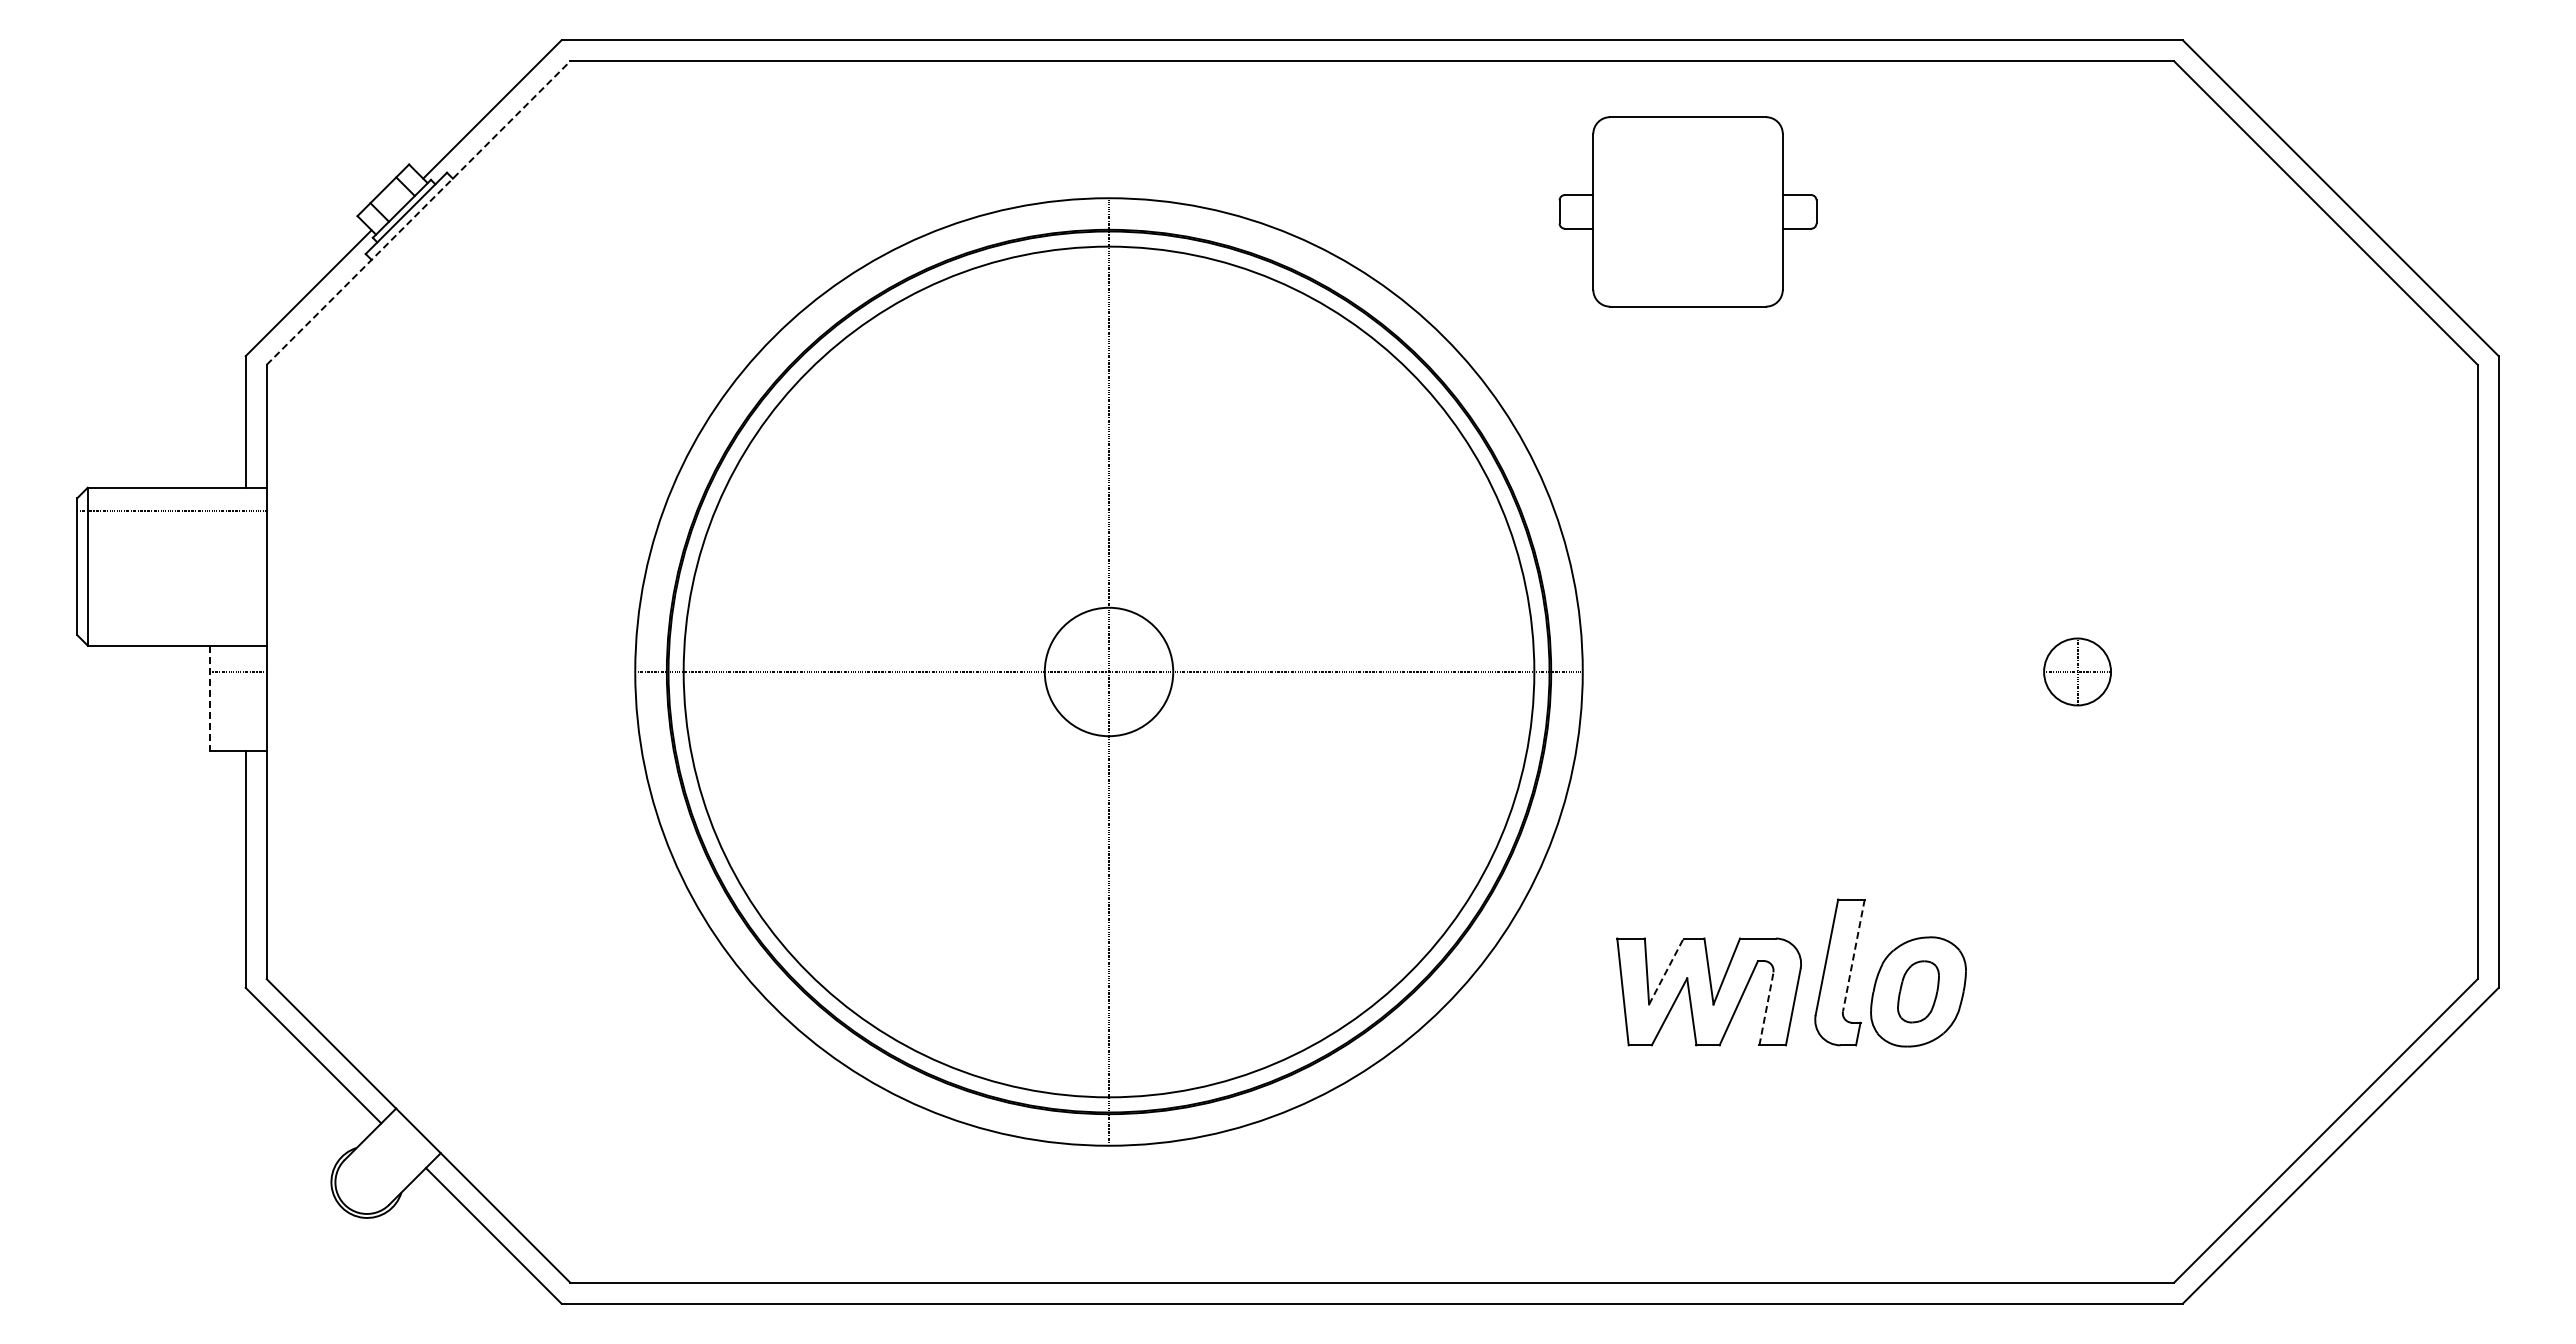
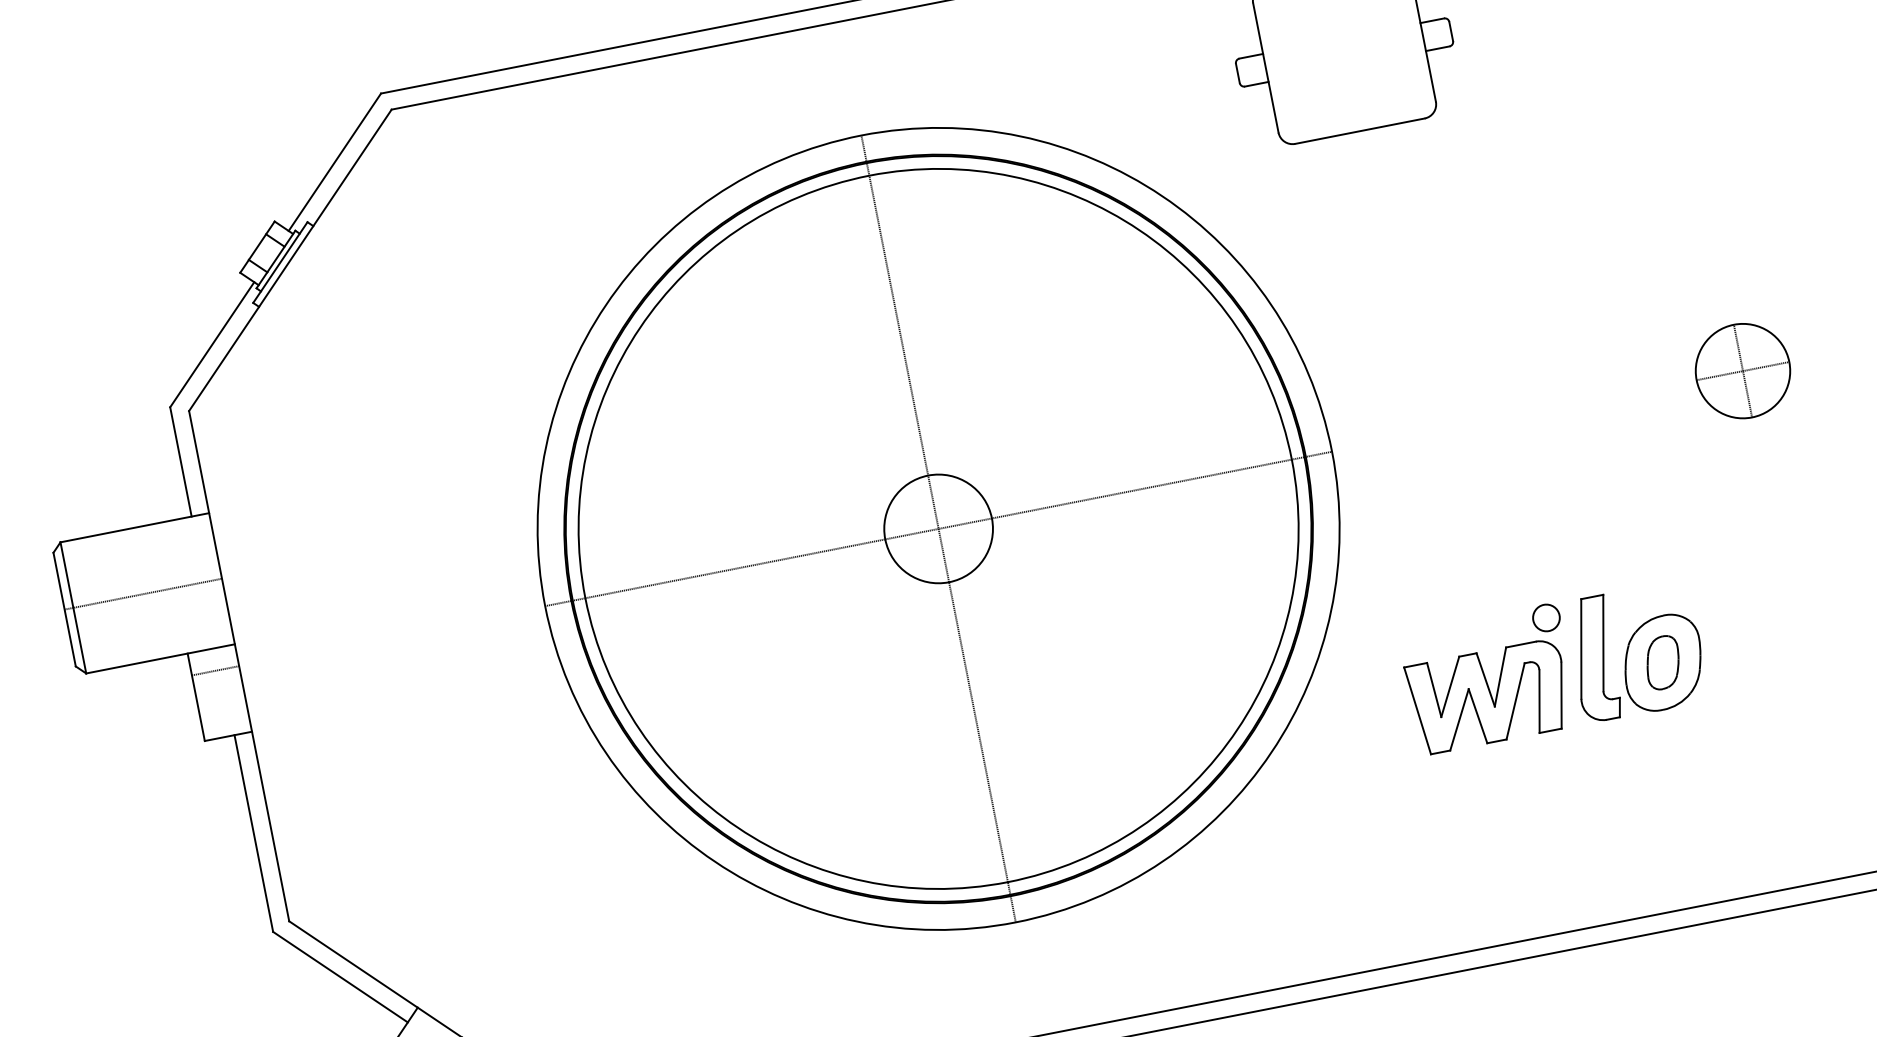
line: (418, 213) -> (290, 260), dashed -> solid
line: (171, 510) -> (142, 594), moved
part: (2077, 671) -> (1742, 370), size x1.67
line: (209, 698) -> (195, 697), dashed -> solid
circle: (1793, 913) -> (1546, 617), added
line: (1853, 955) -> (1603, 643), dashed -> solid
line: (1666, 971) -> (1450, 686), dashed -> solid
line: (1766, 1008) -> (1539, 701), dashed -> solid

